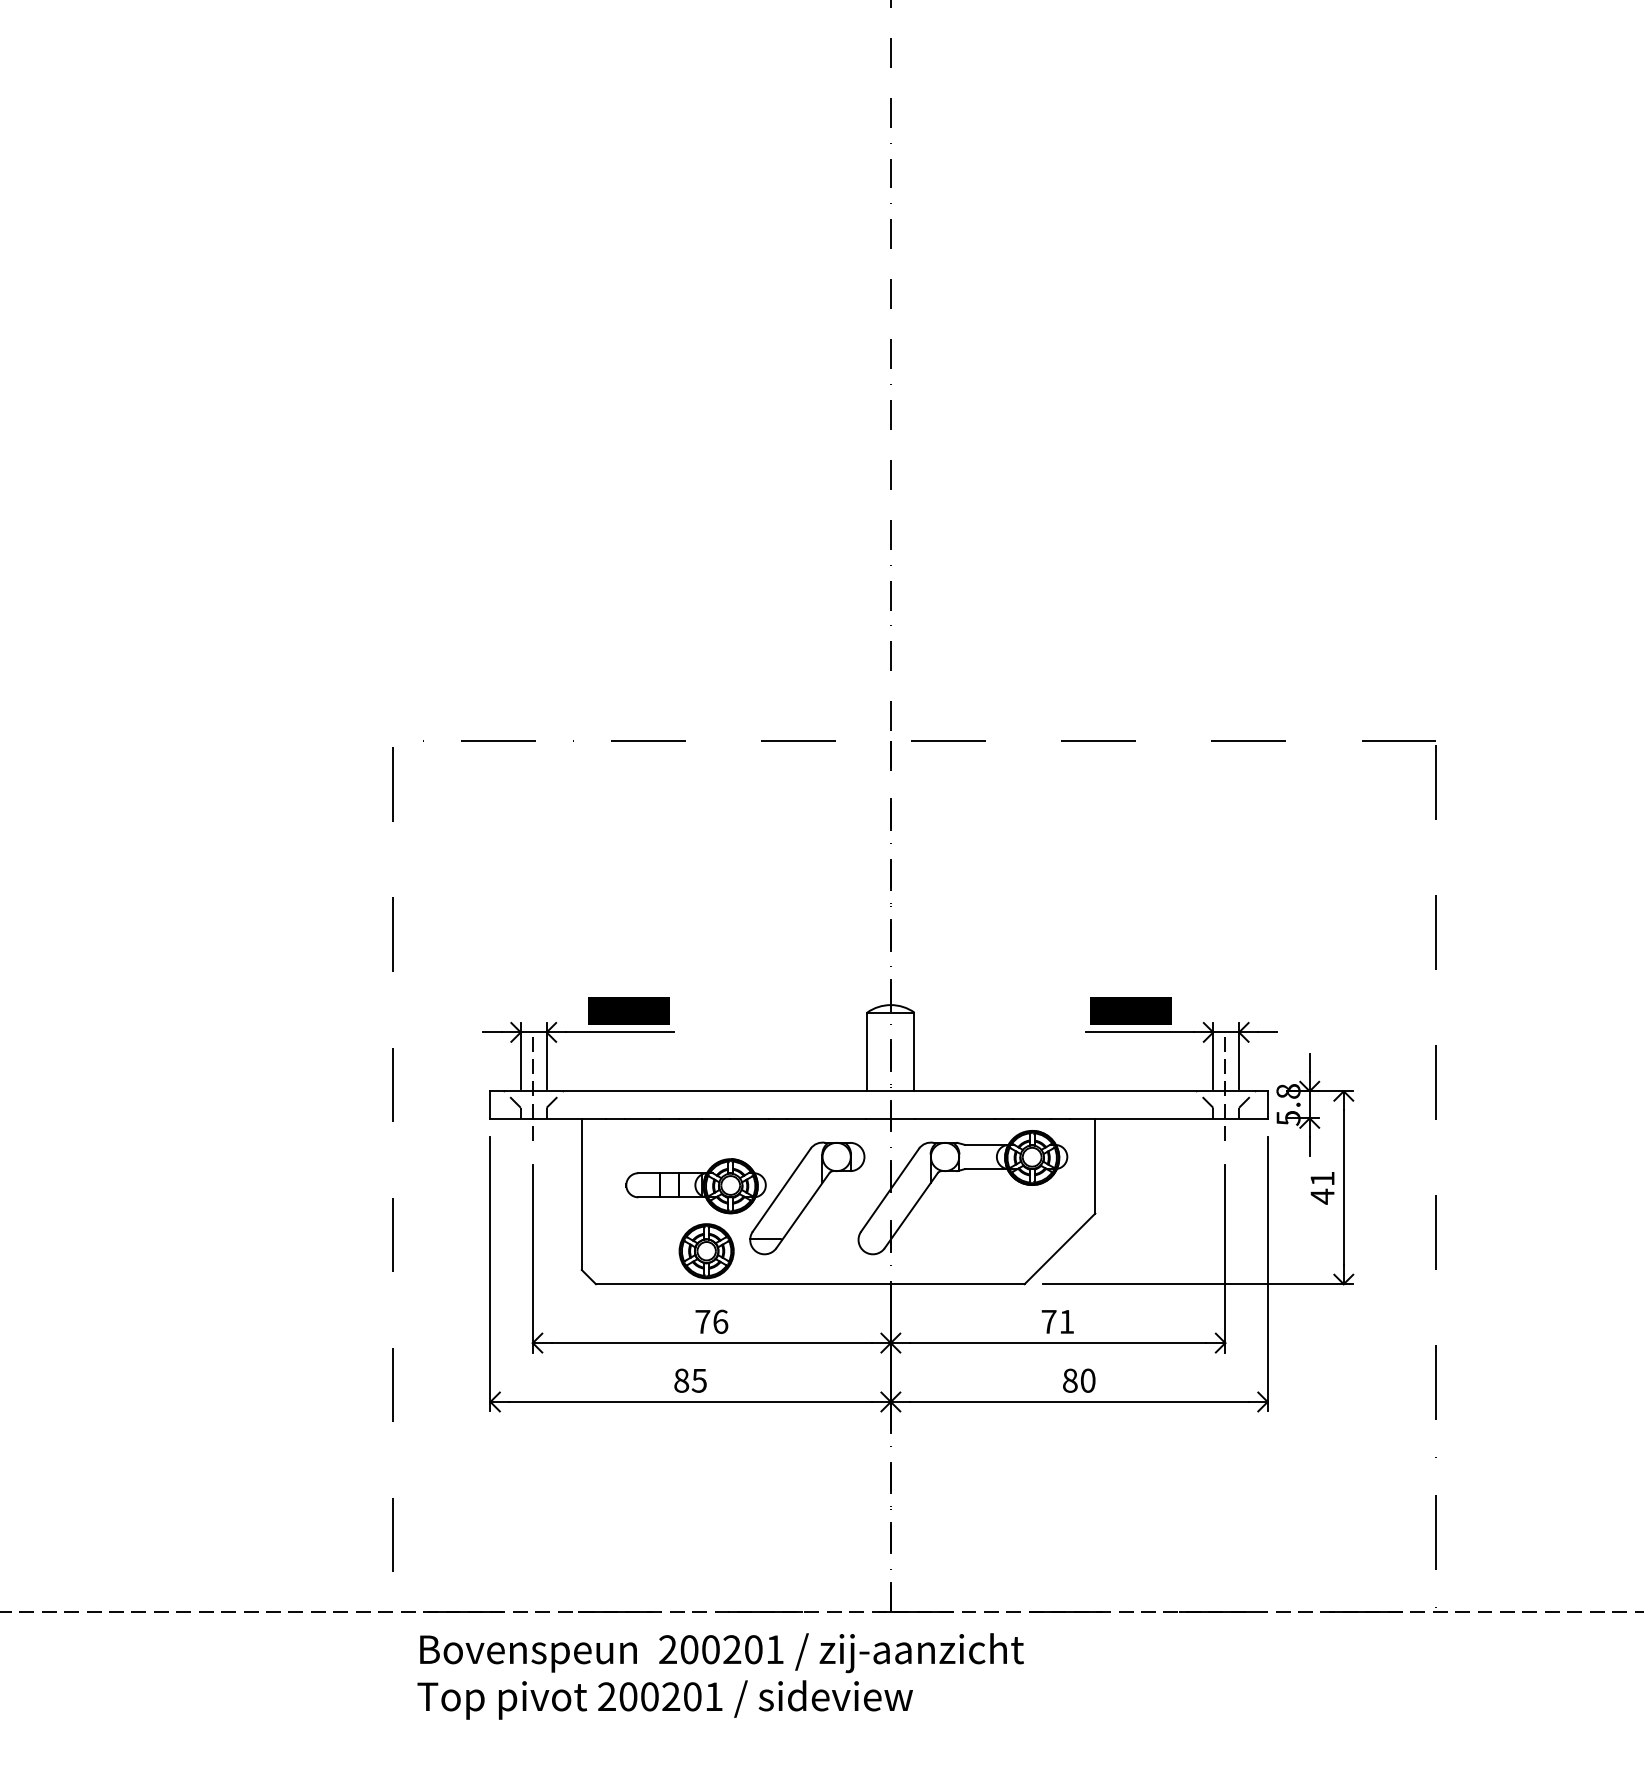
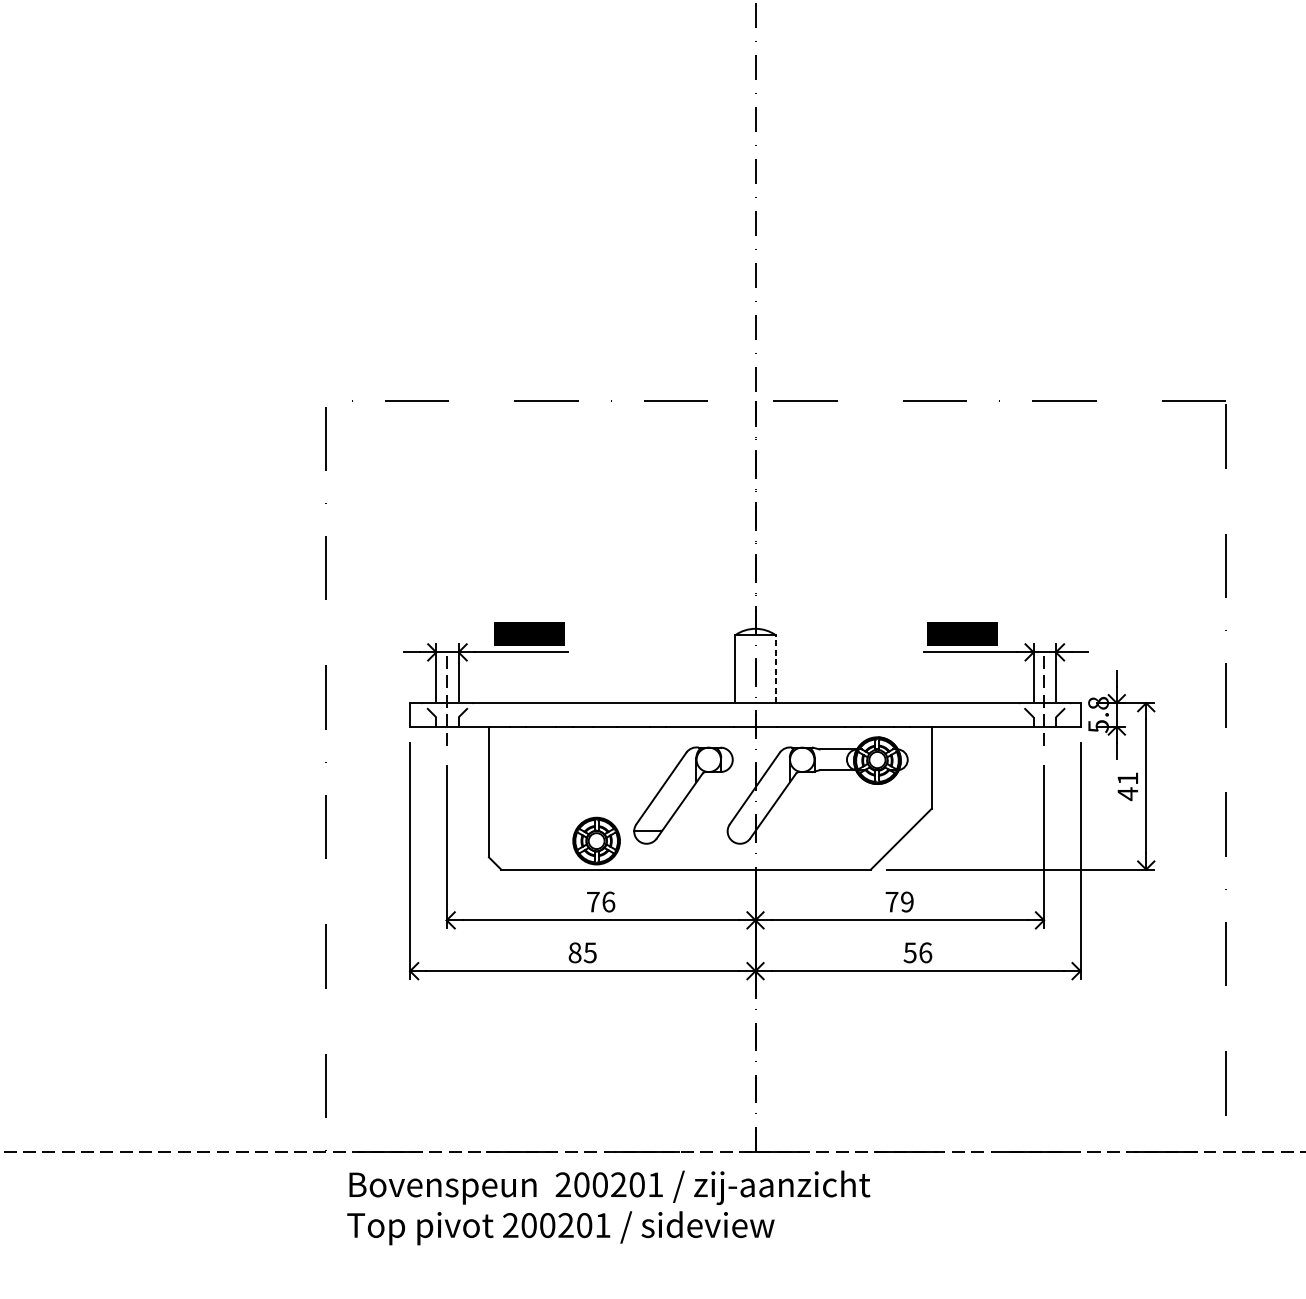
line: (914, 1051) -> (775, 668), solid -> dashed
part: (695, 1186) -> (587, 785), removed
text: (1066, 1321) -> (907, 901), 71 -> 79
text: (1078, 1380) -> (917, 952), 80 -> 56

